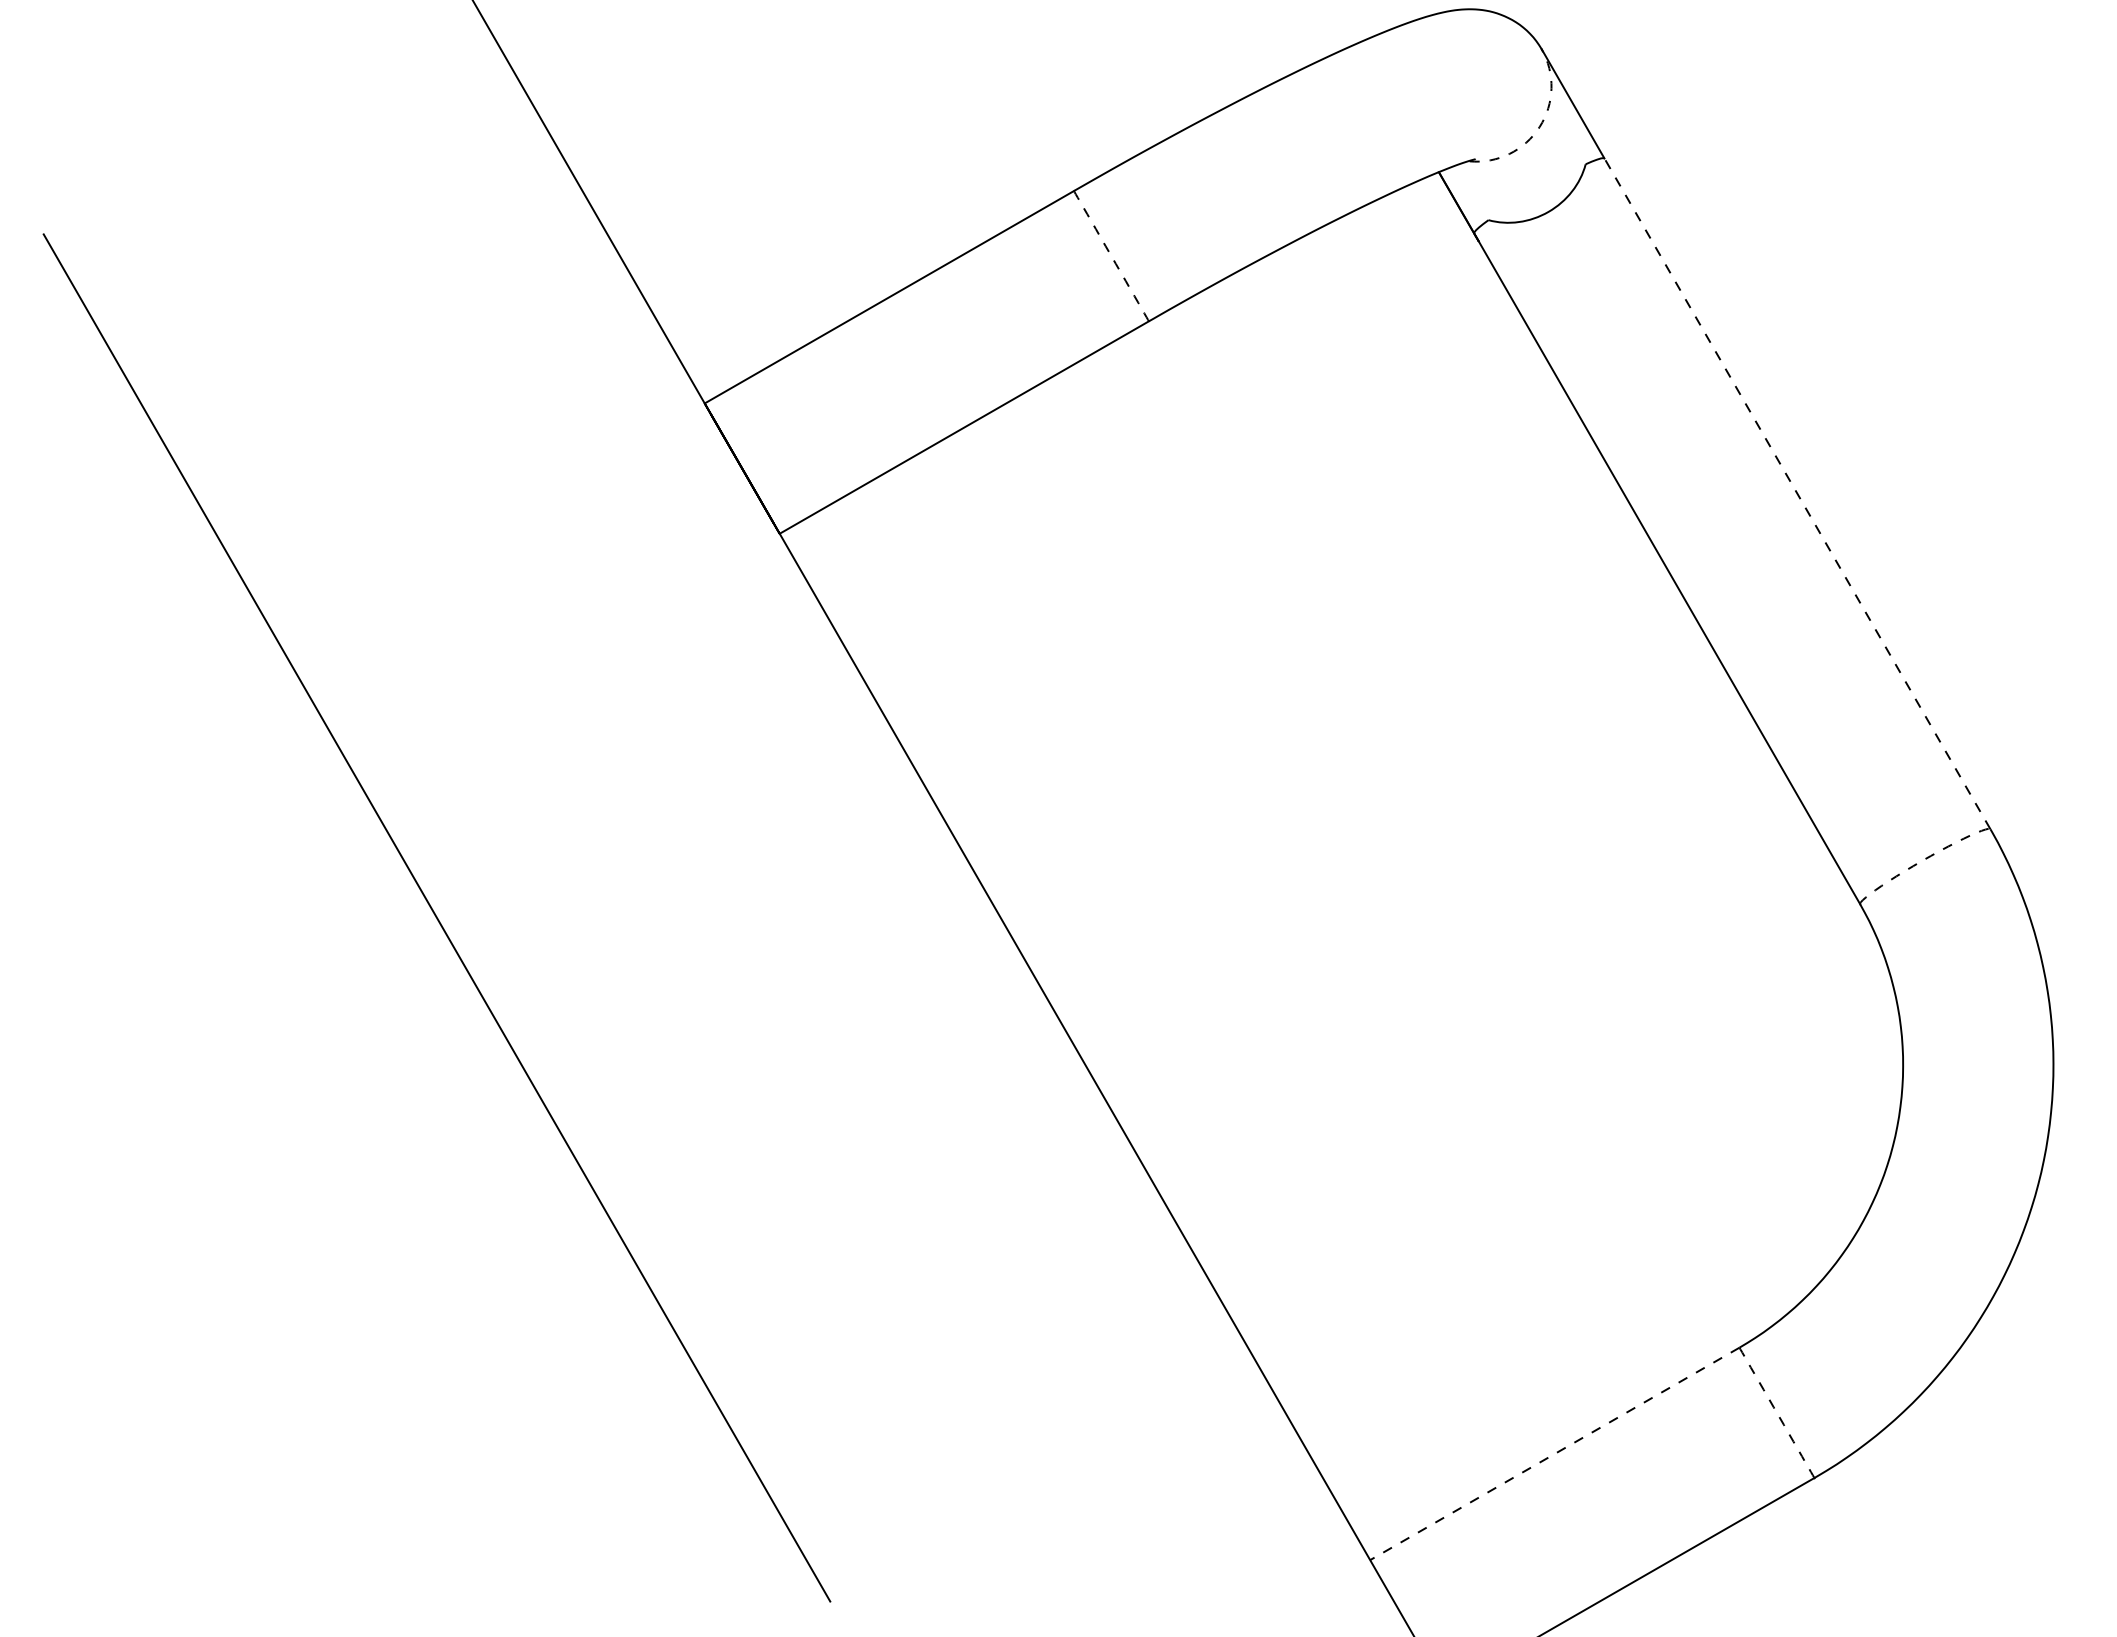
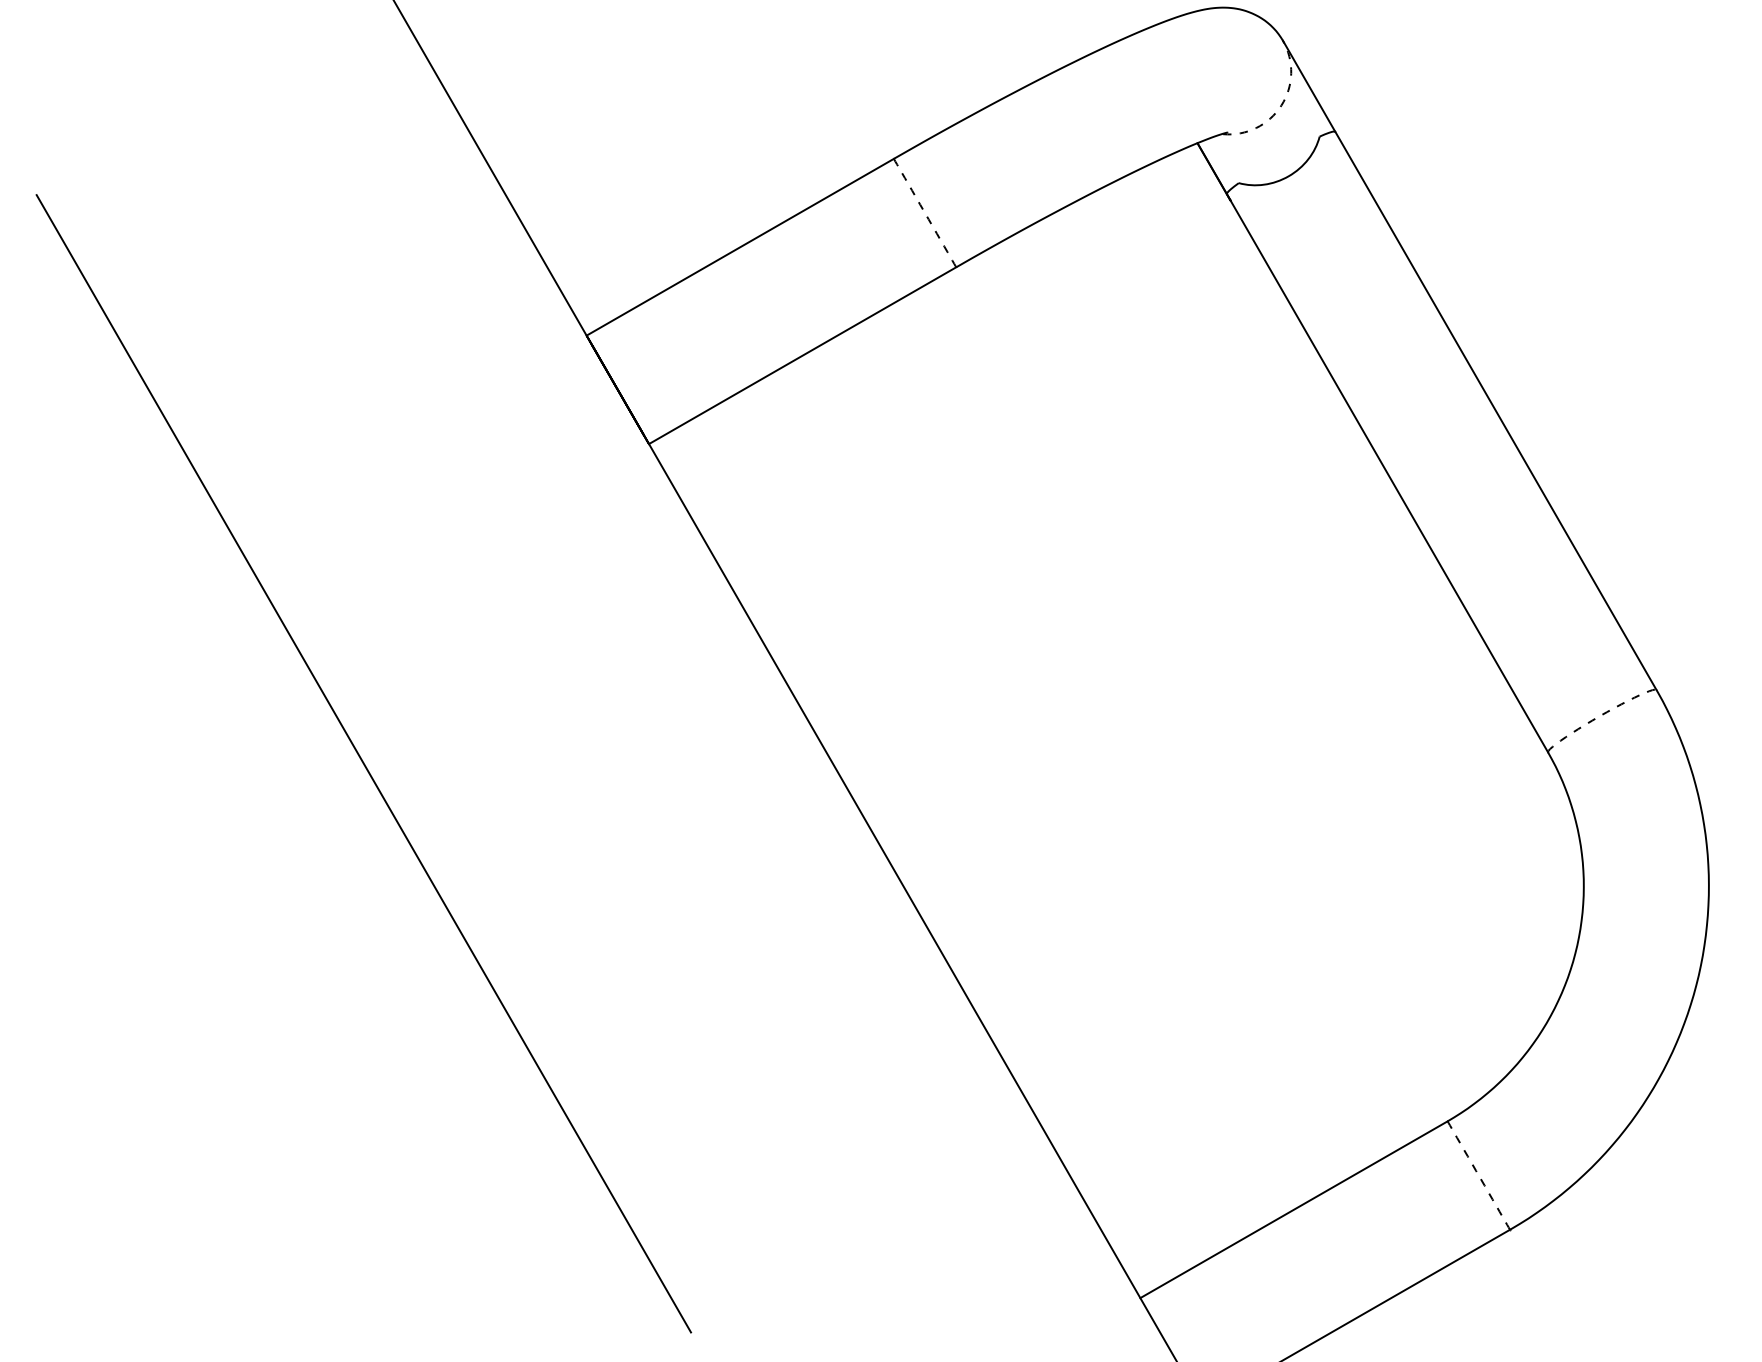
line: (1797, 493) -> (1495, 410), dashed -> solid
line: (1554, 1453) -> (1293, 1209), dashed -> solid

